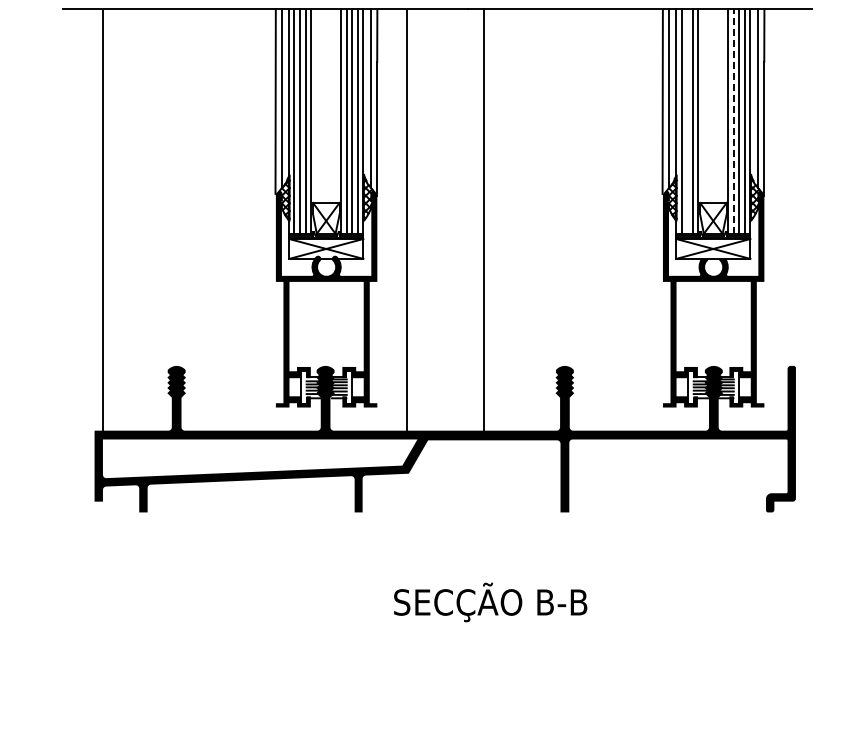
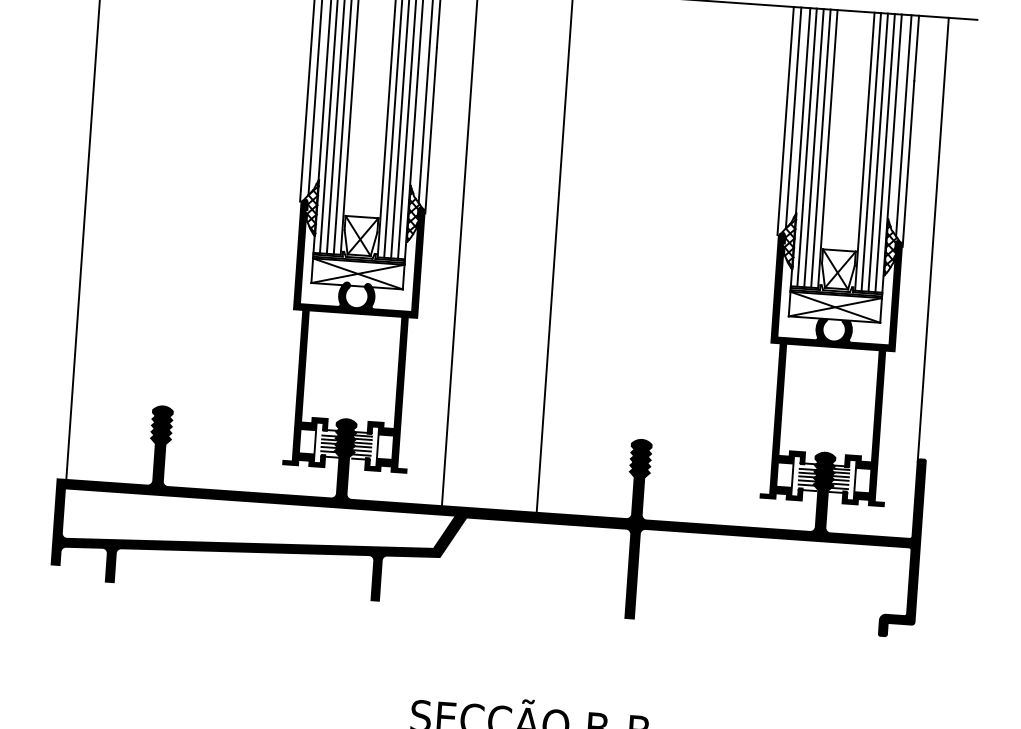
line: (687, 121) -> (814, 147), added
line: (733, 121) -> (871, 151), dashed -> solid
line: (788, 189) -> (933, 240), added

